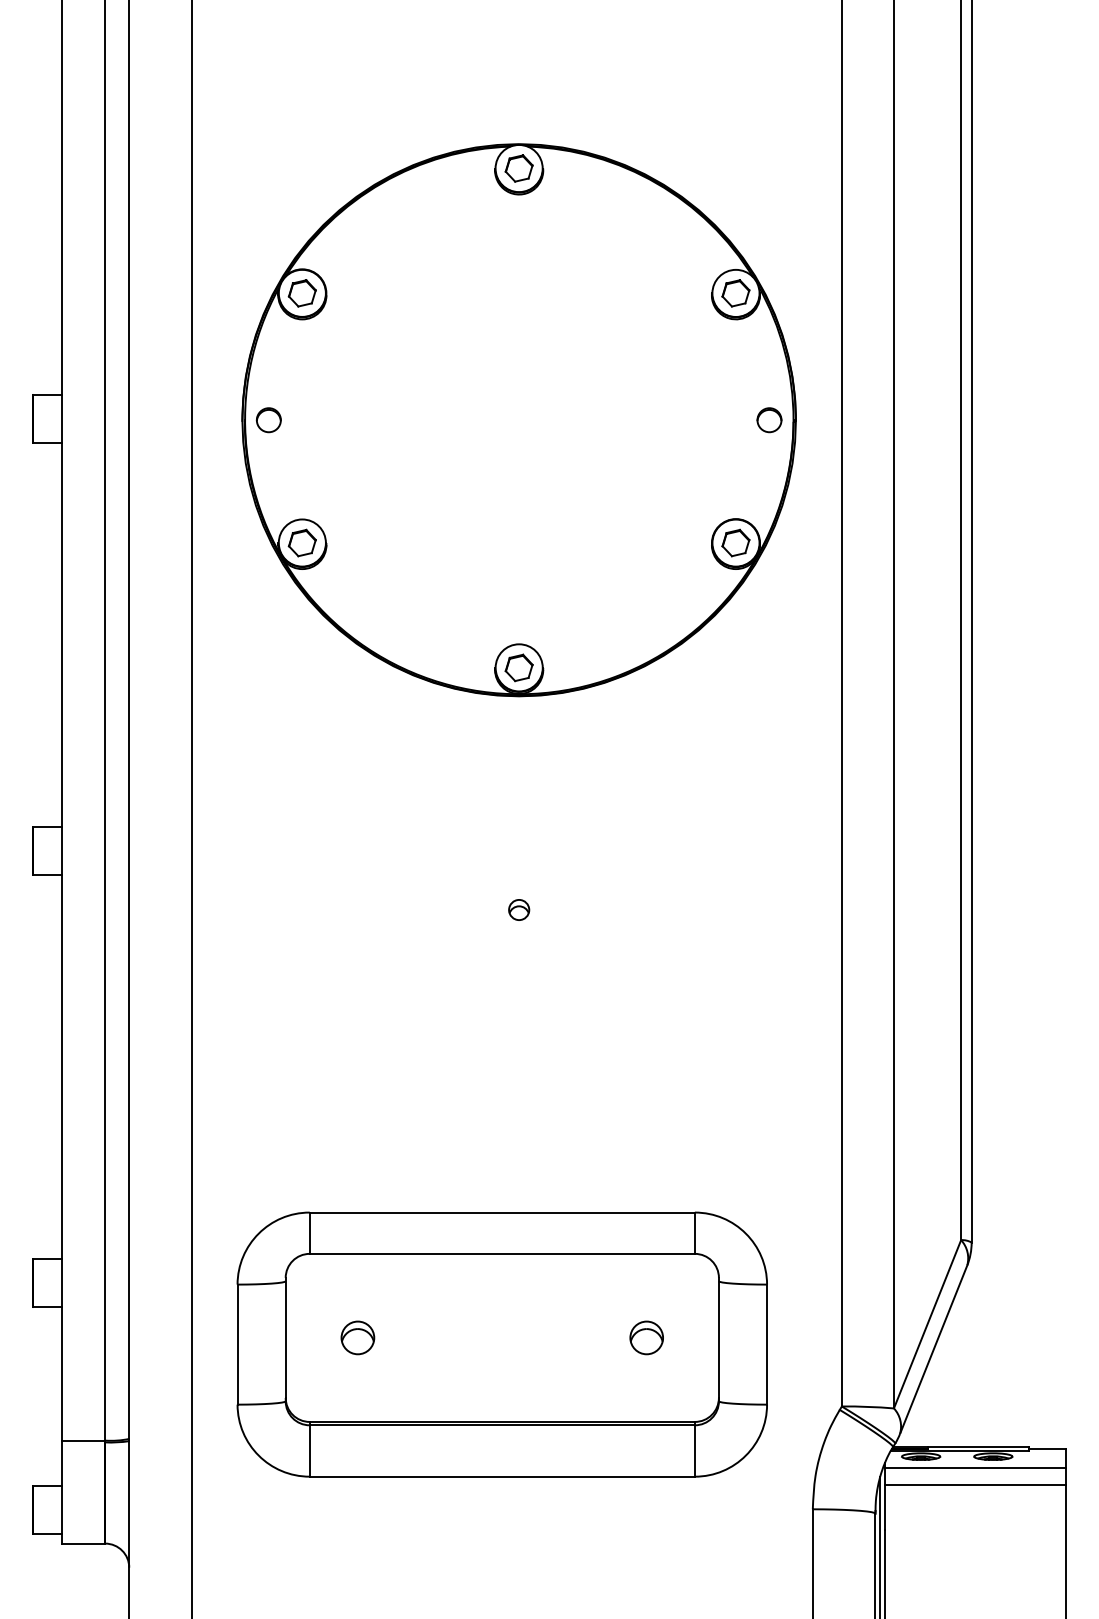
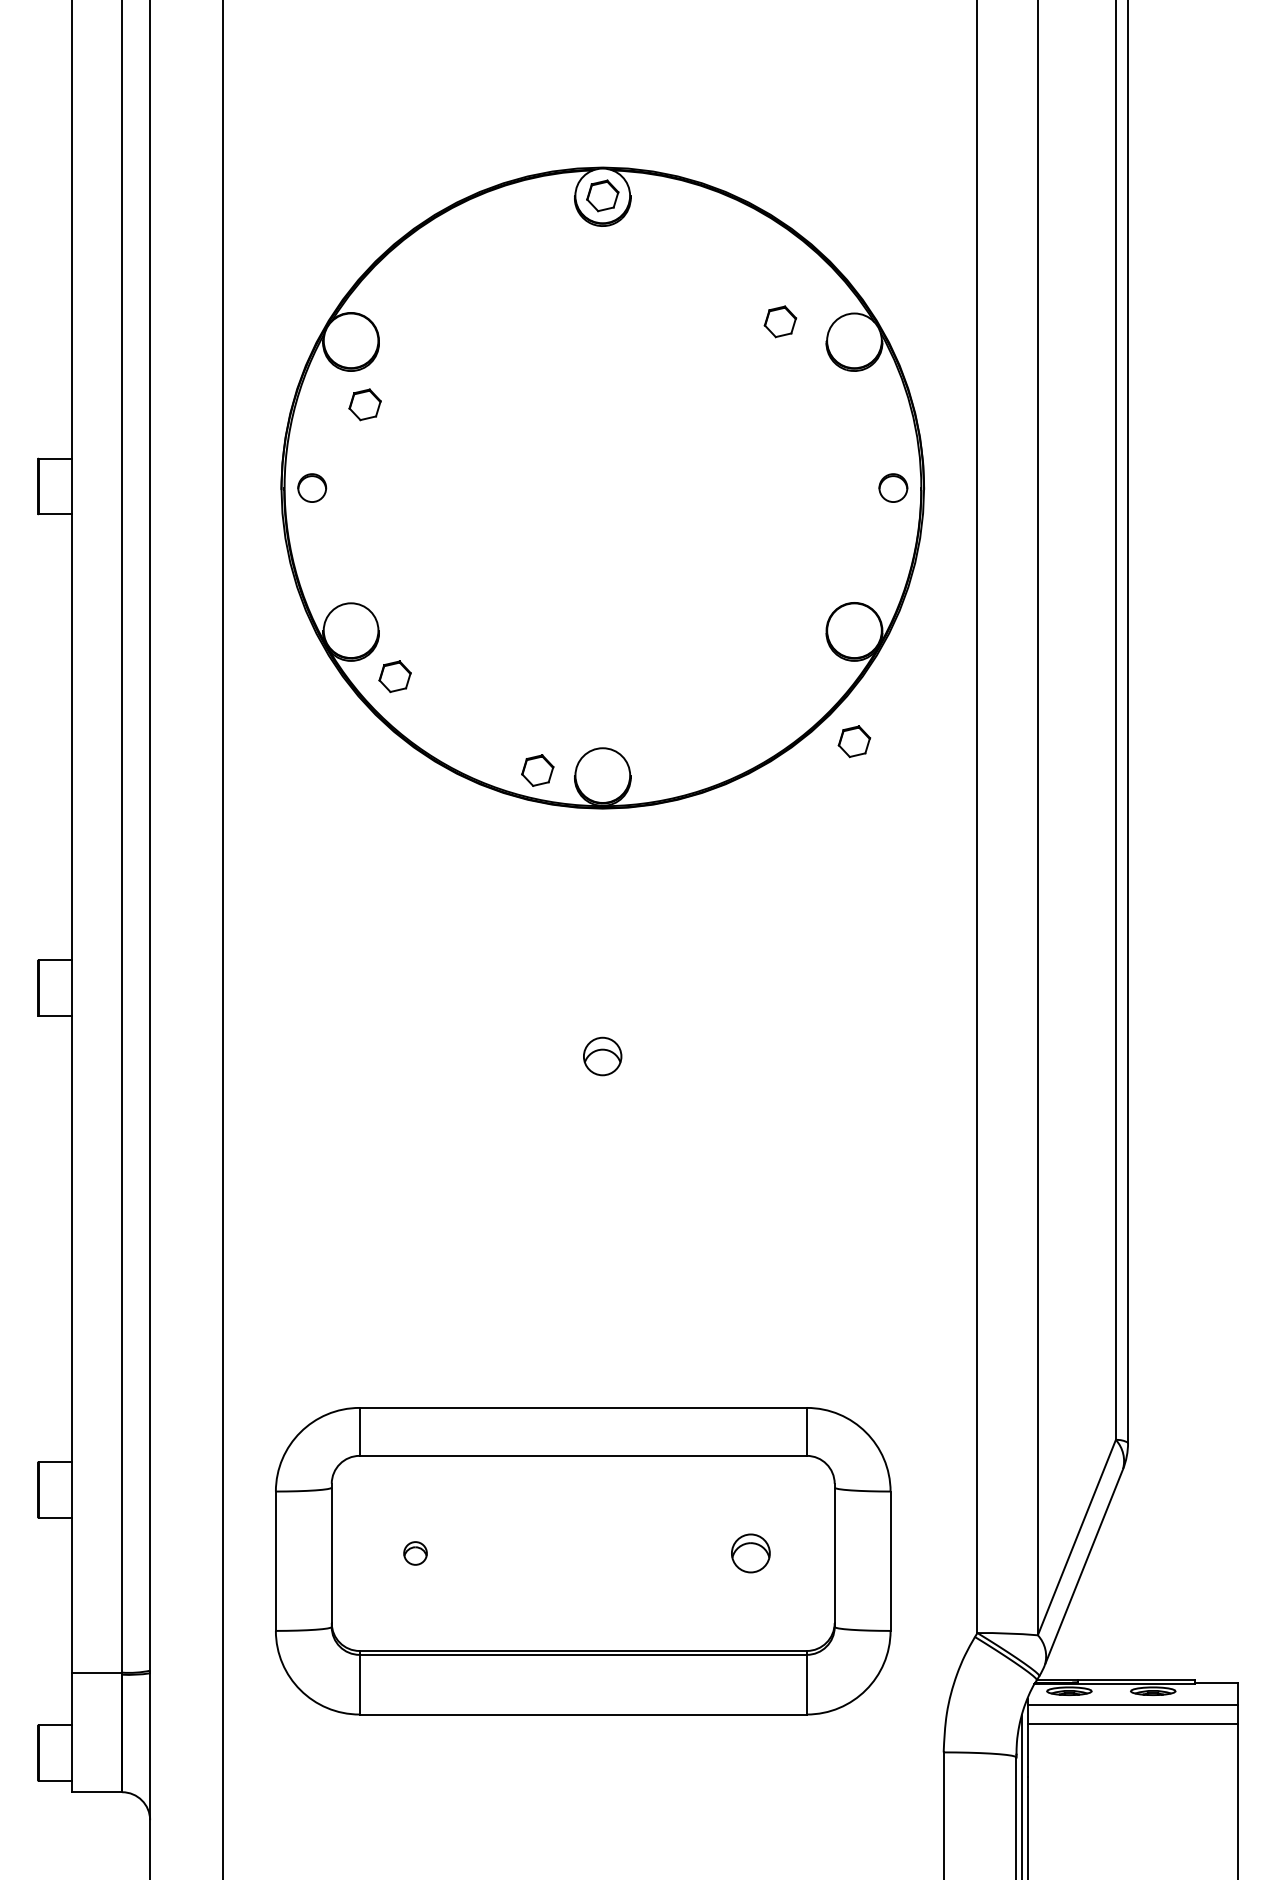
part: (301, 293) -> (364, 404), moved
part: (735, 293) -> (780, 321), moved
part: (301, 542) -> (394, 676), moved
part: (735, 542) -> (854, 741), moved
part: (518, 667) -> (537, 770), moved
part: (518, 909) -> (602, 1056), size x1.6
part: (357, 1337) -> (415, 1553), size x0.6

